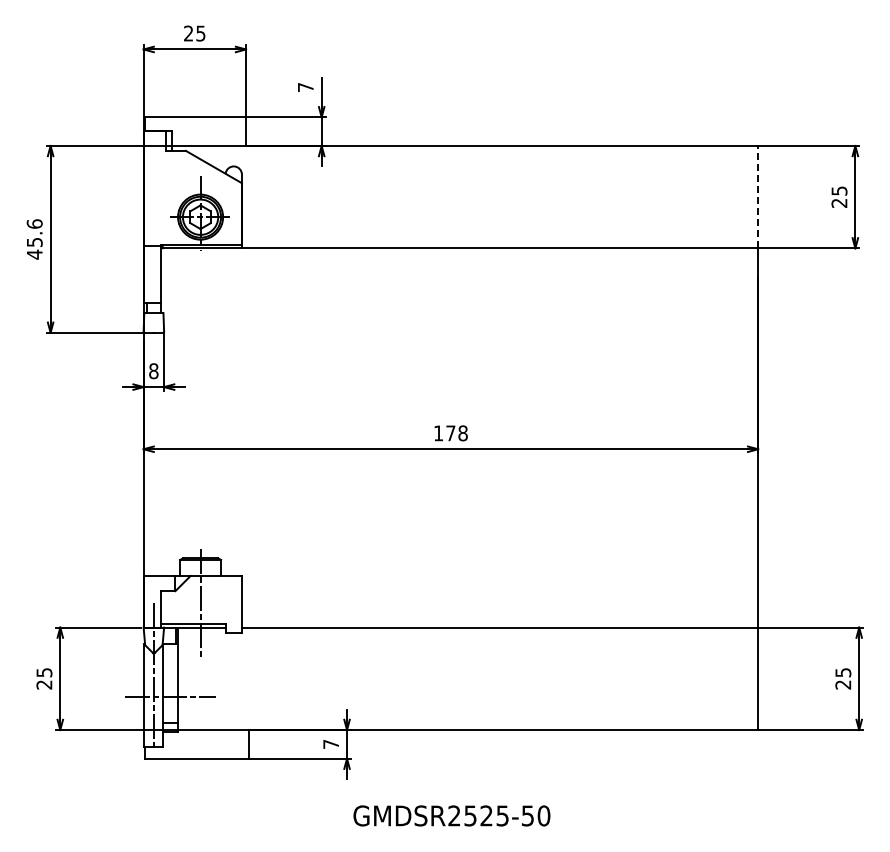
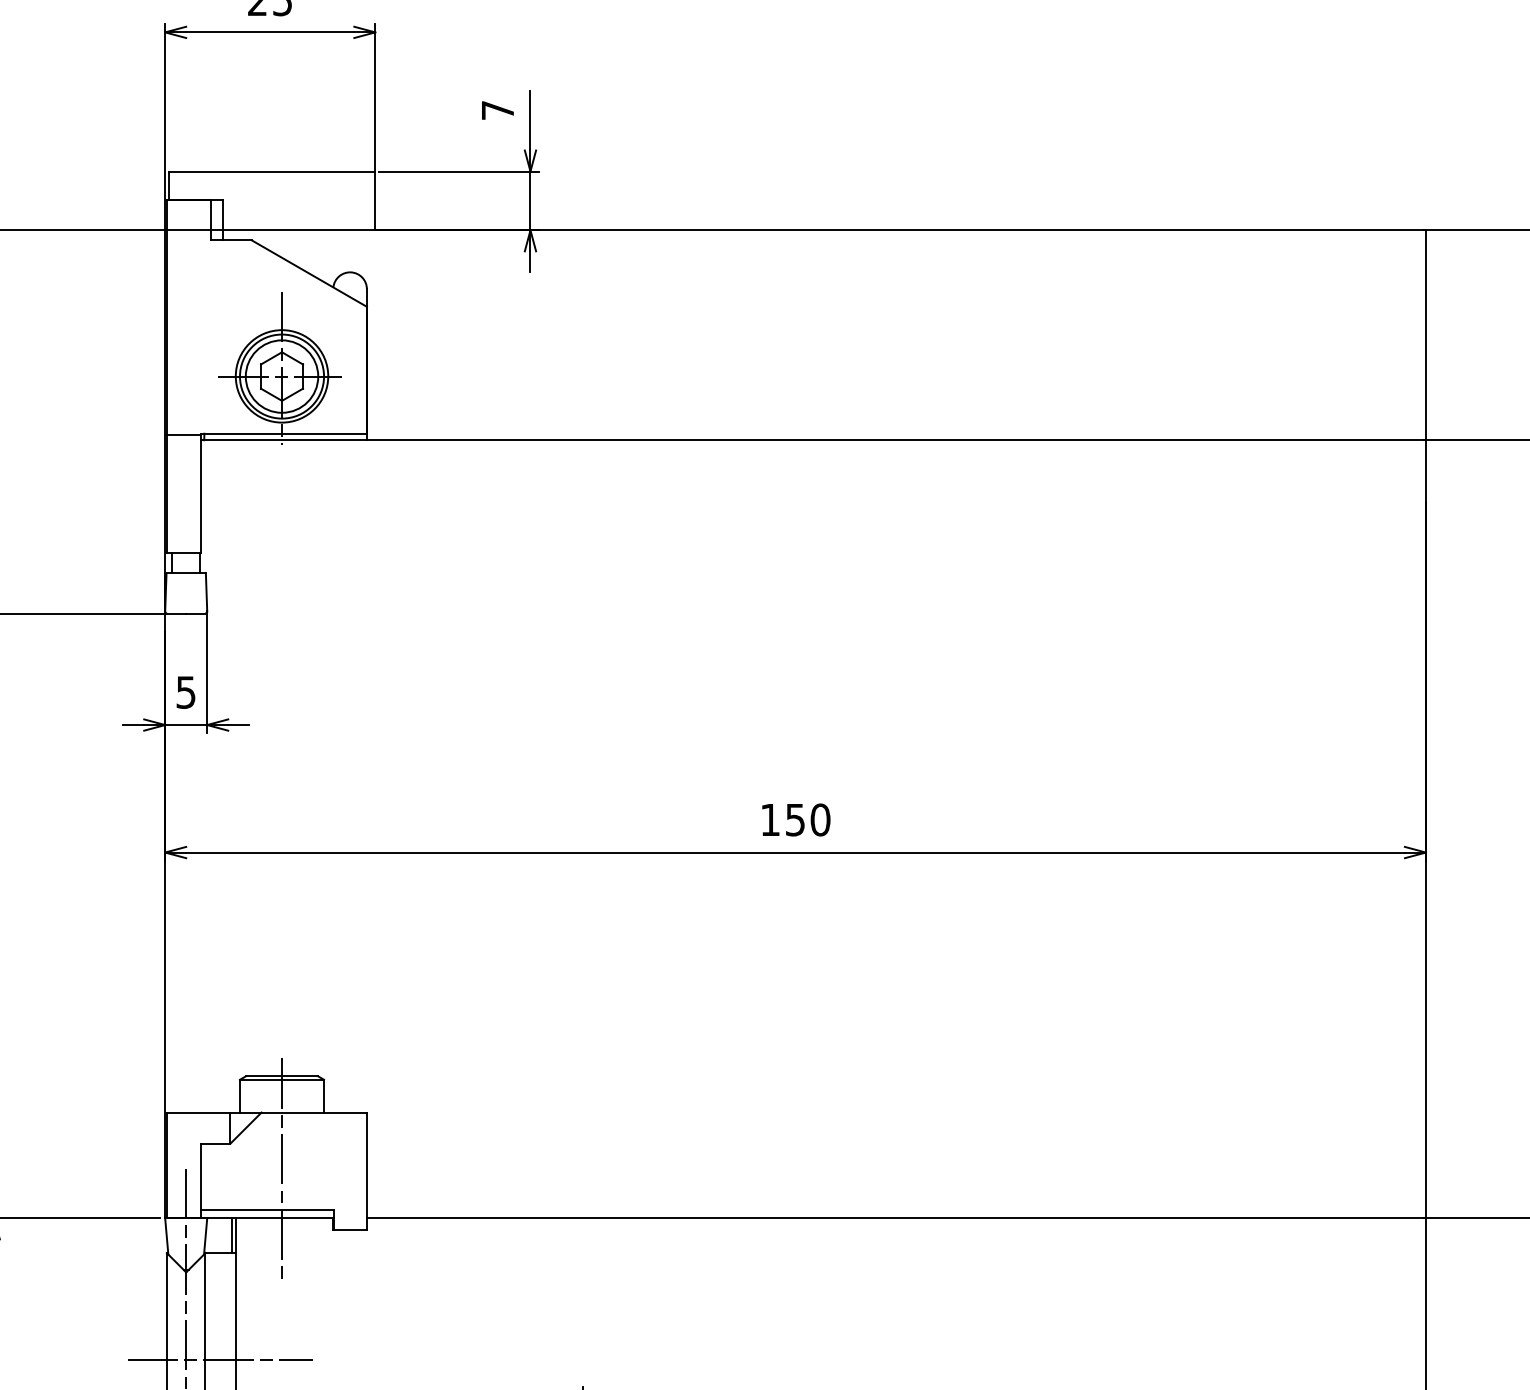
line: (758, 196) -> (1426, 334), dashed -> solid
text: (153, 371) -> (185, 693), 8 -> 5
text: (456, 433) -> (807, 820), 178 -> 150

